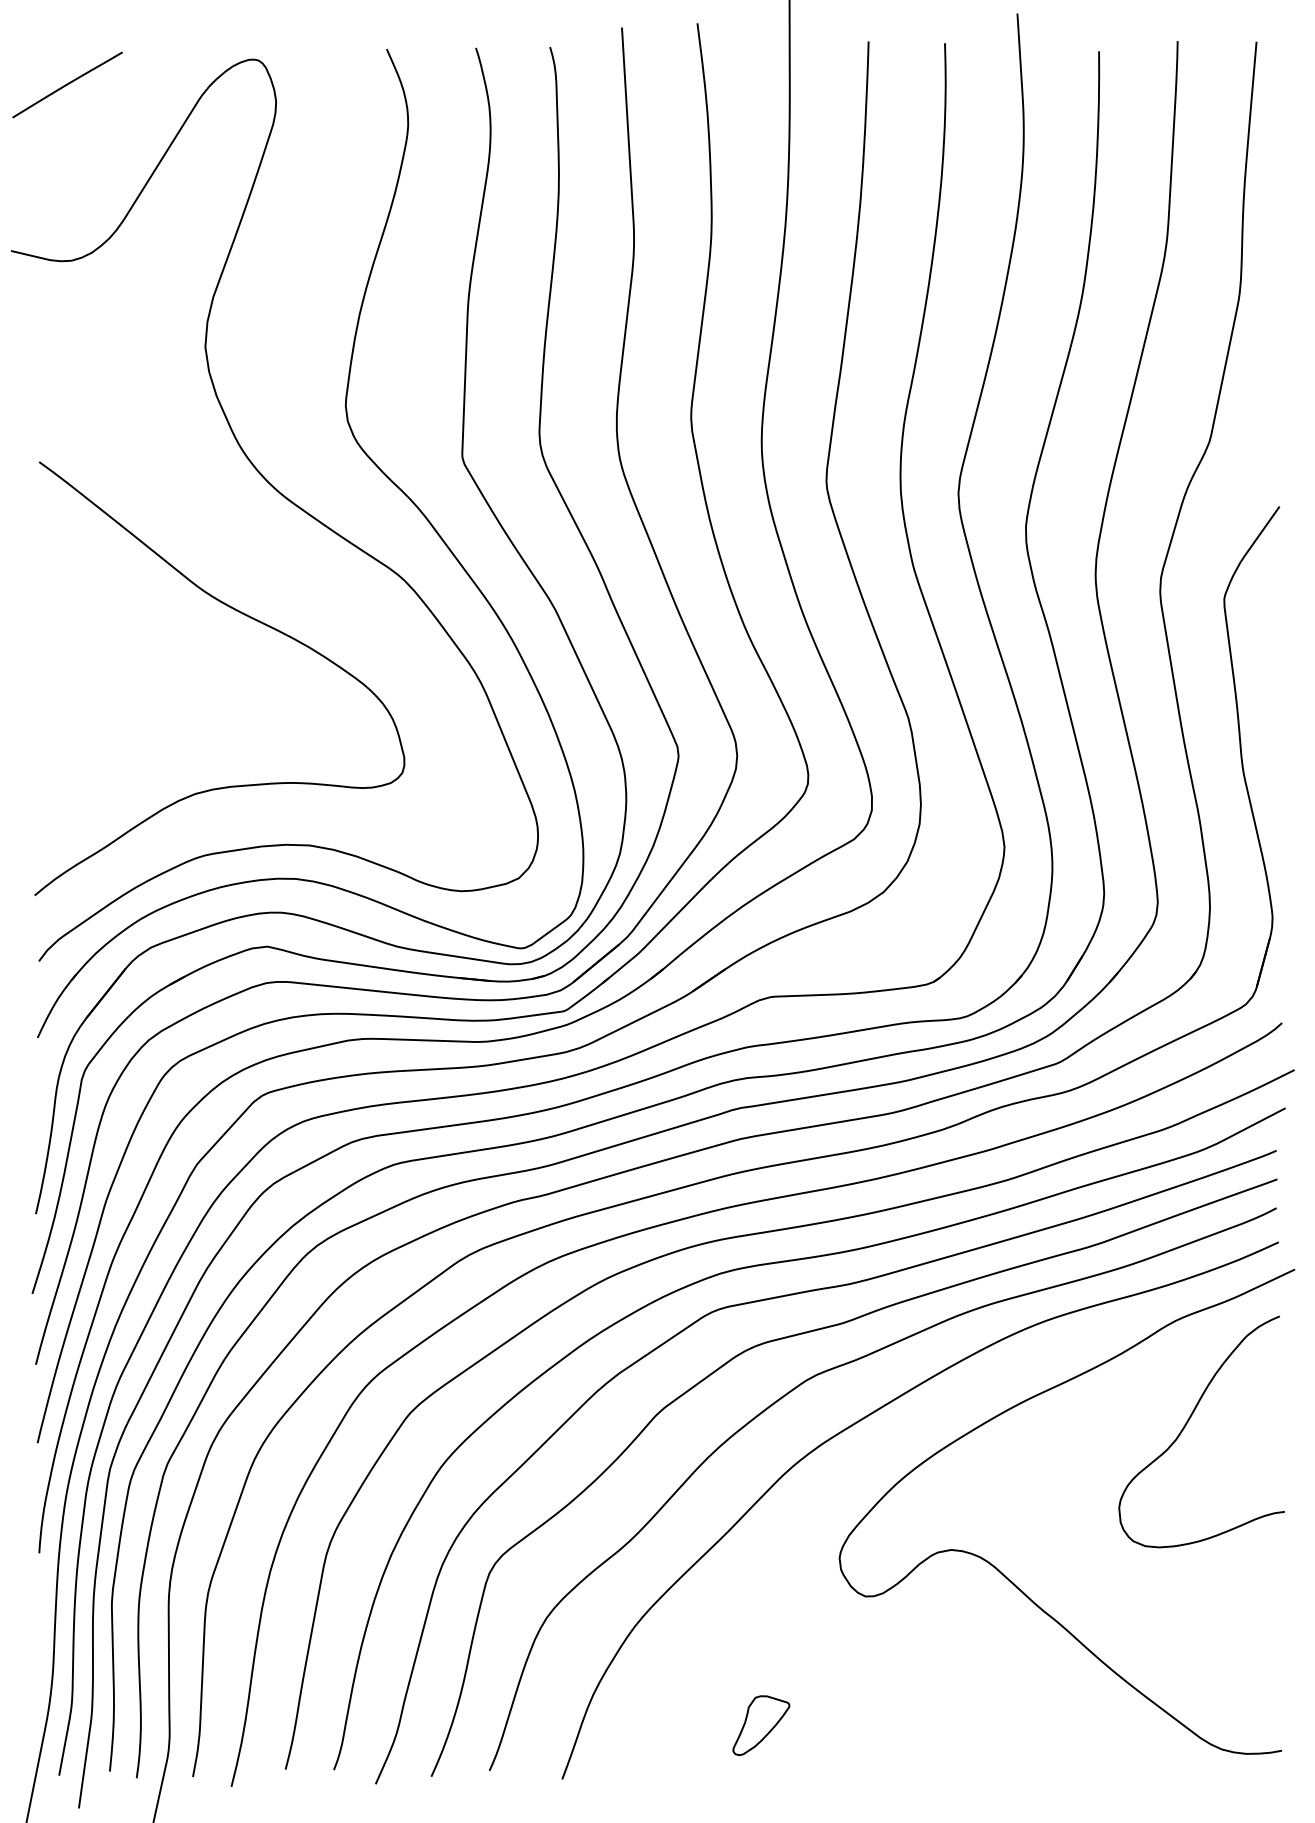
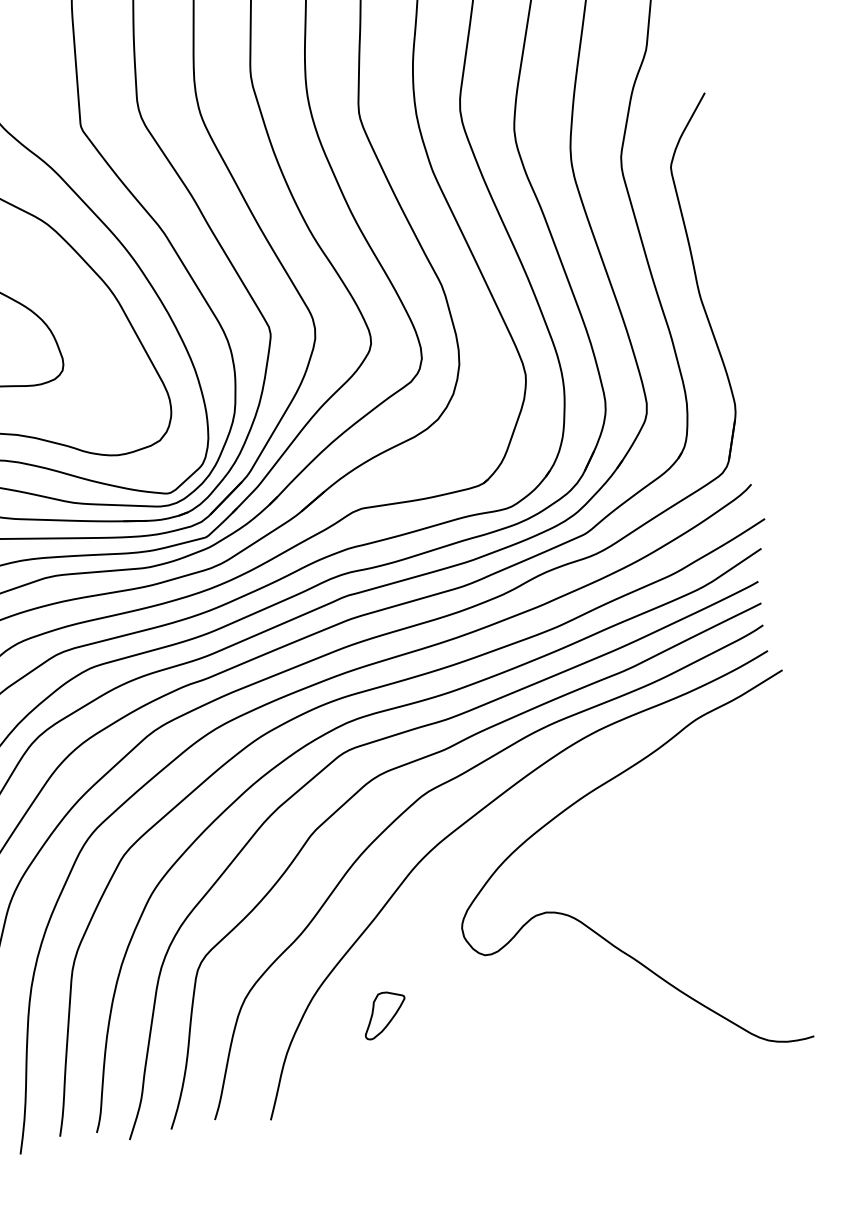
curve: (1188, 1422) -> (714, 795), removed
part: (761, 1725) -> (385, 1015), moved

